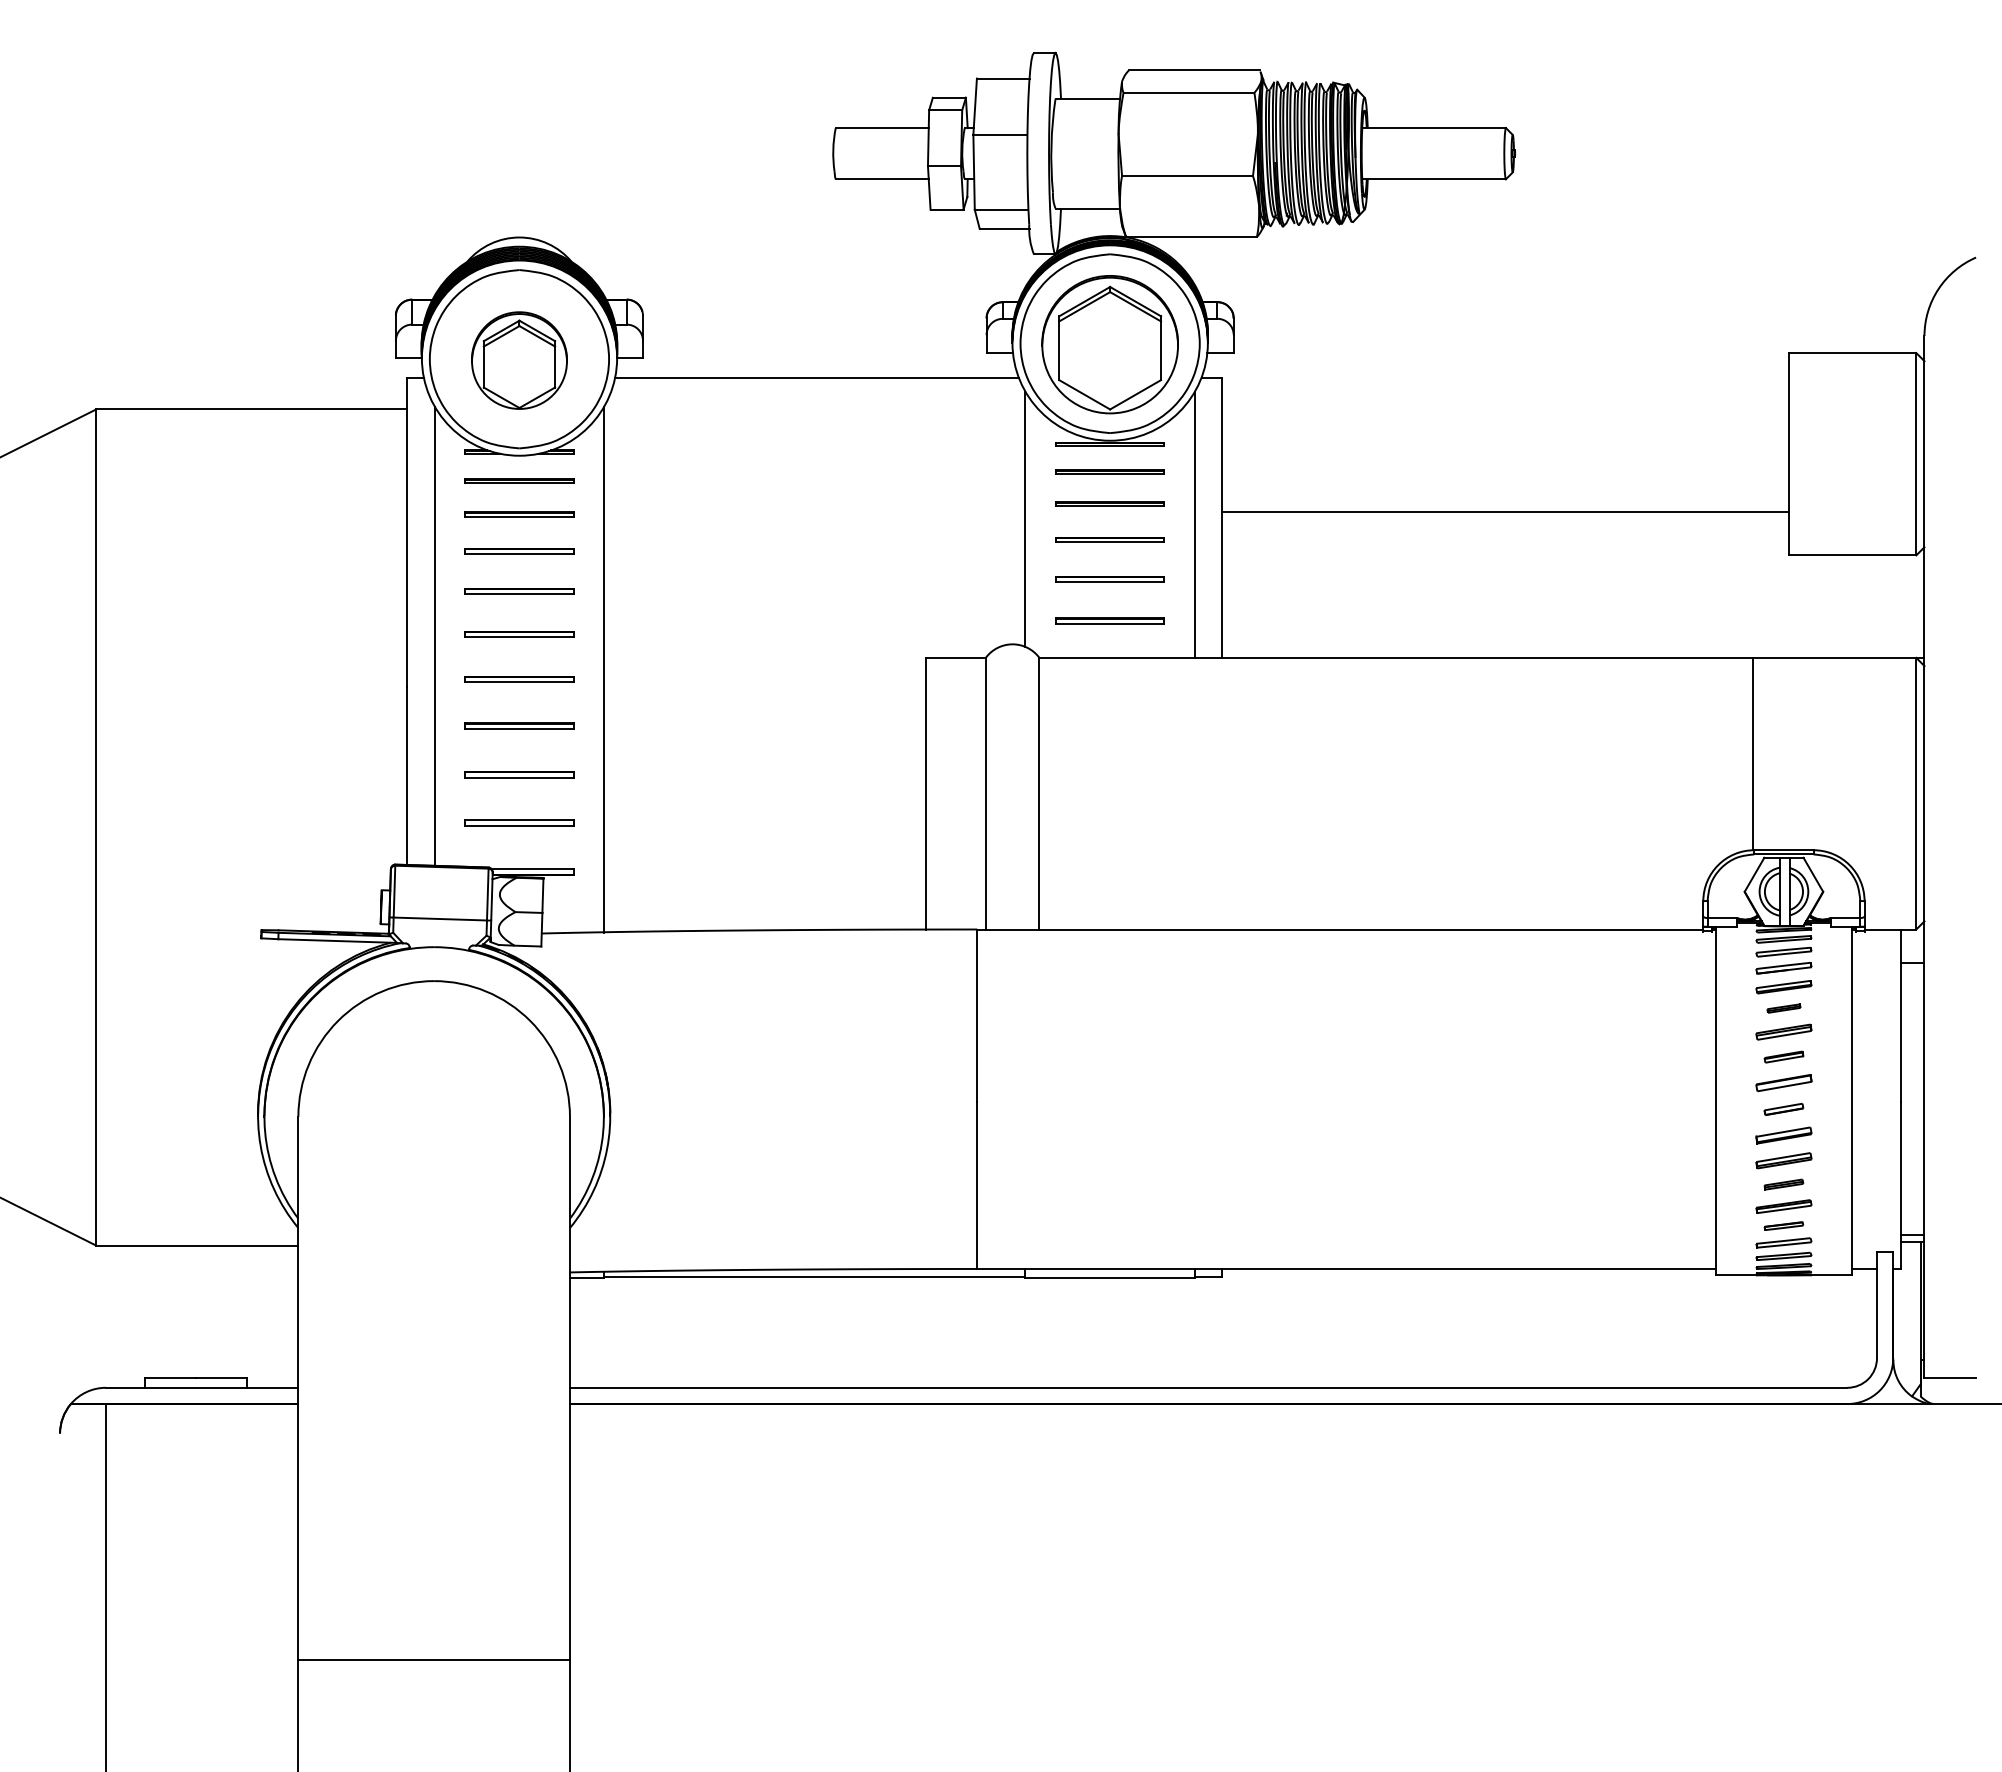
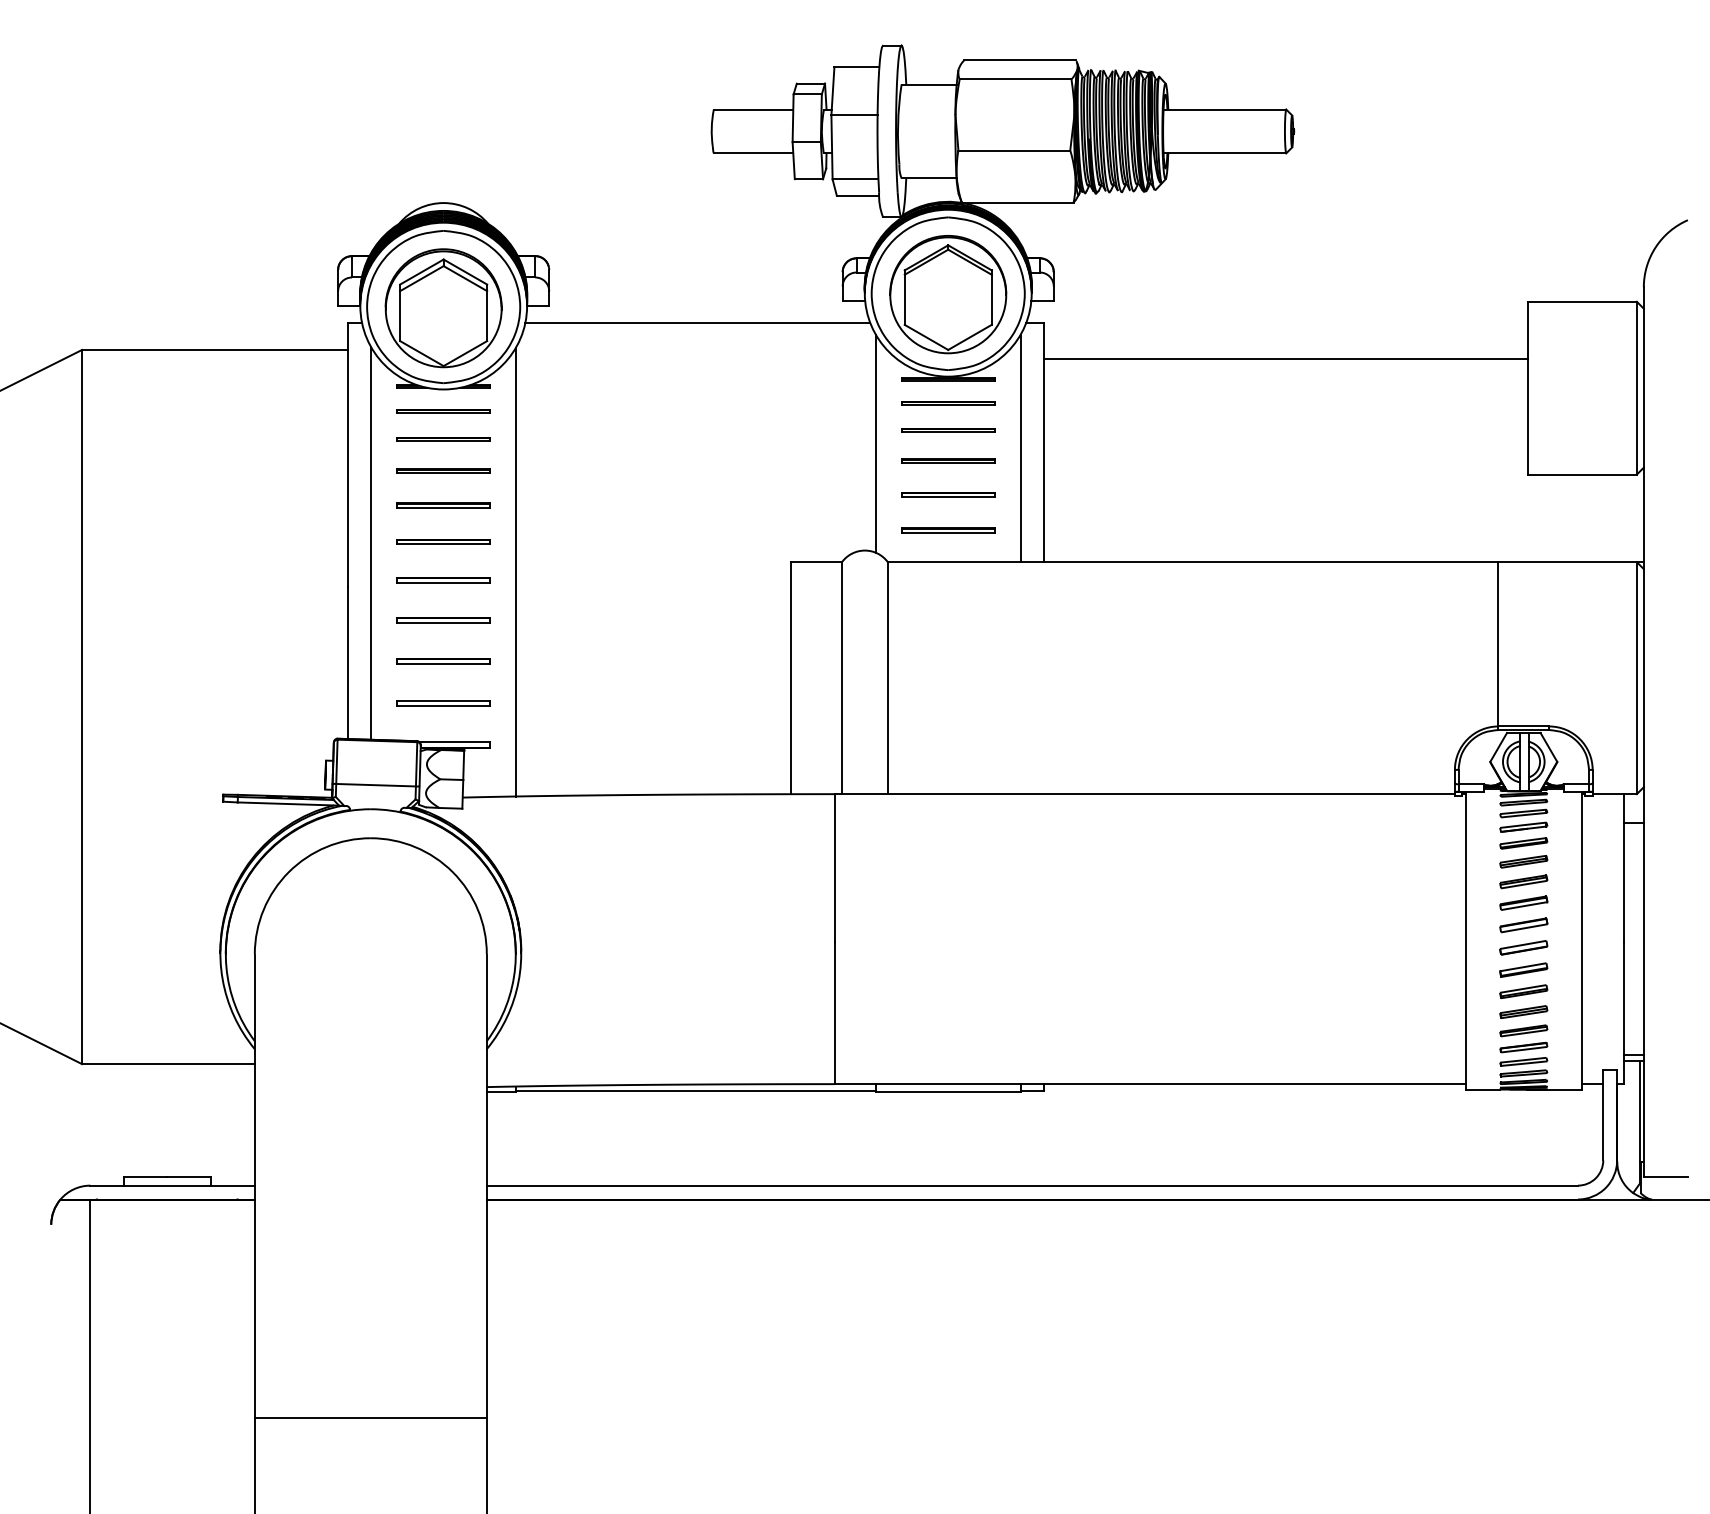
part: (519, 360) -> (443, 308), size x1.43
line: (1505, 512) -> (1285, 359), moved
part: (1783, 1008) -> (1523, 861), size x1.67
part: (1783, 1056) -> (1523, 902), size x1.43
part: (1783, 1109) -> (1523, 947), size x1.43
part: (1783, 1184) -> (1523, 1011), size x1.43
part: (1783, 1225) -> (1523, 1047), size x1.43

